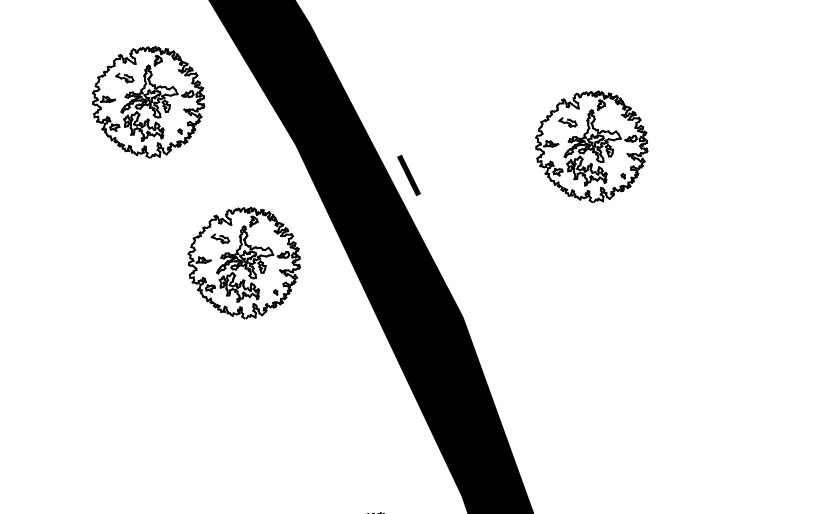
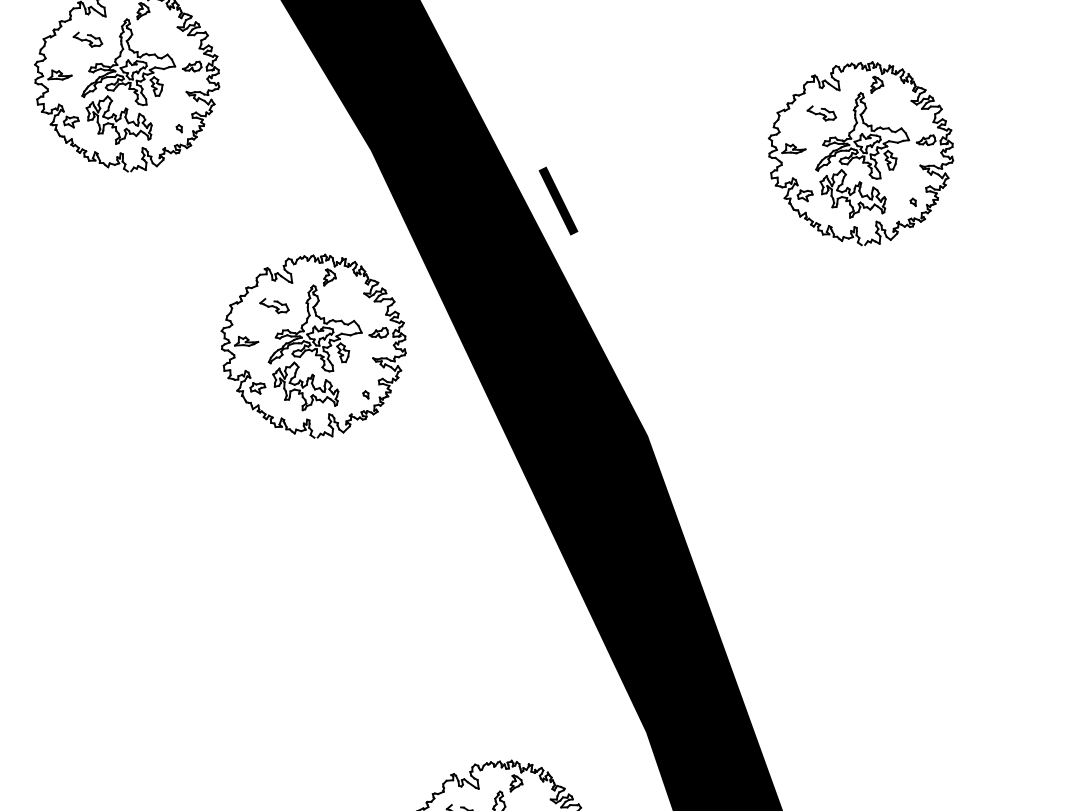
part: (243, 262) -> (312, 345), moved

